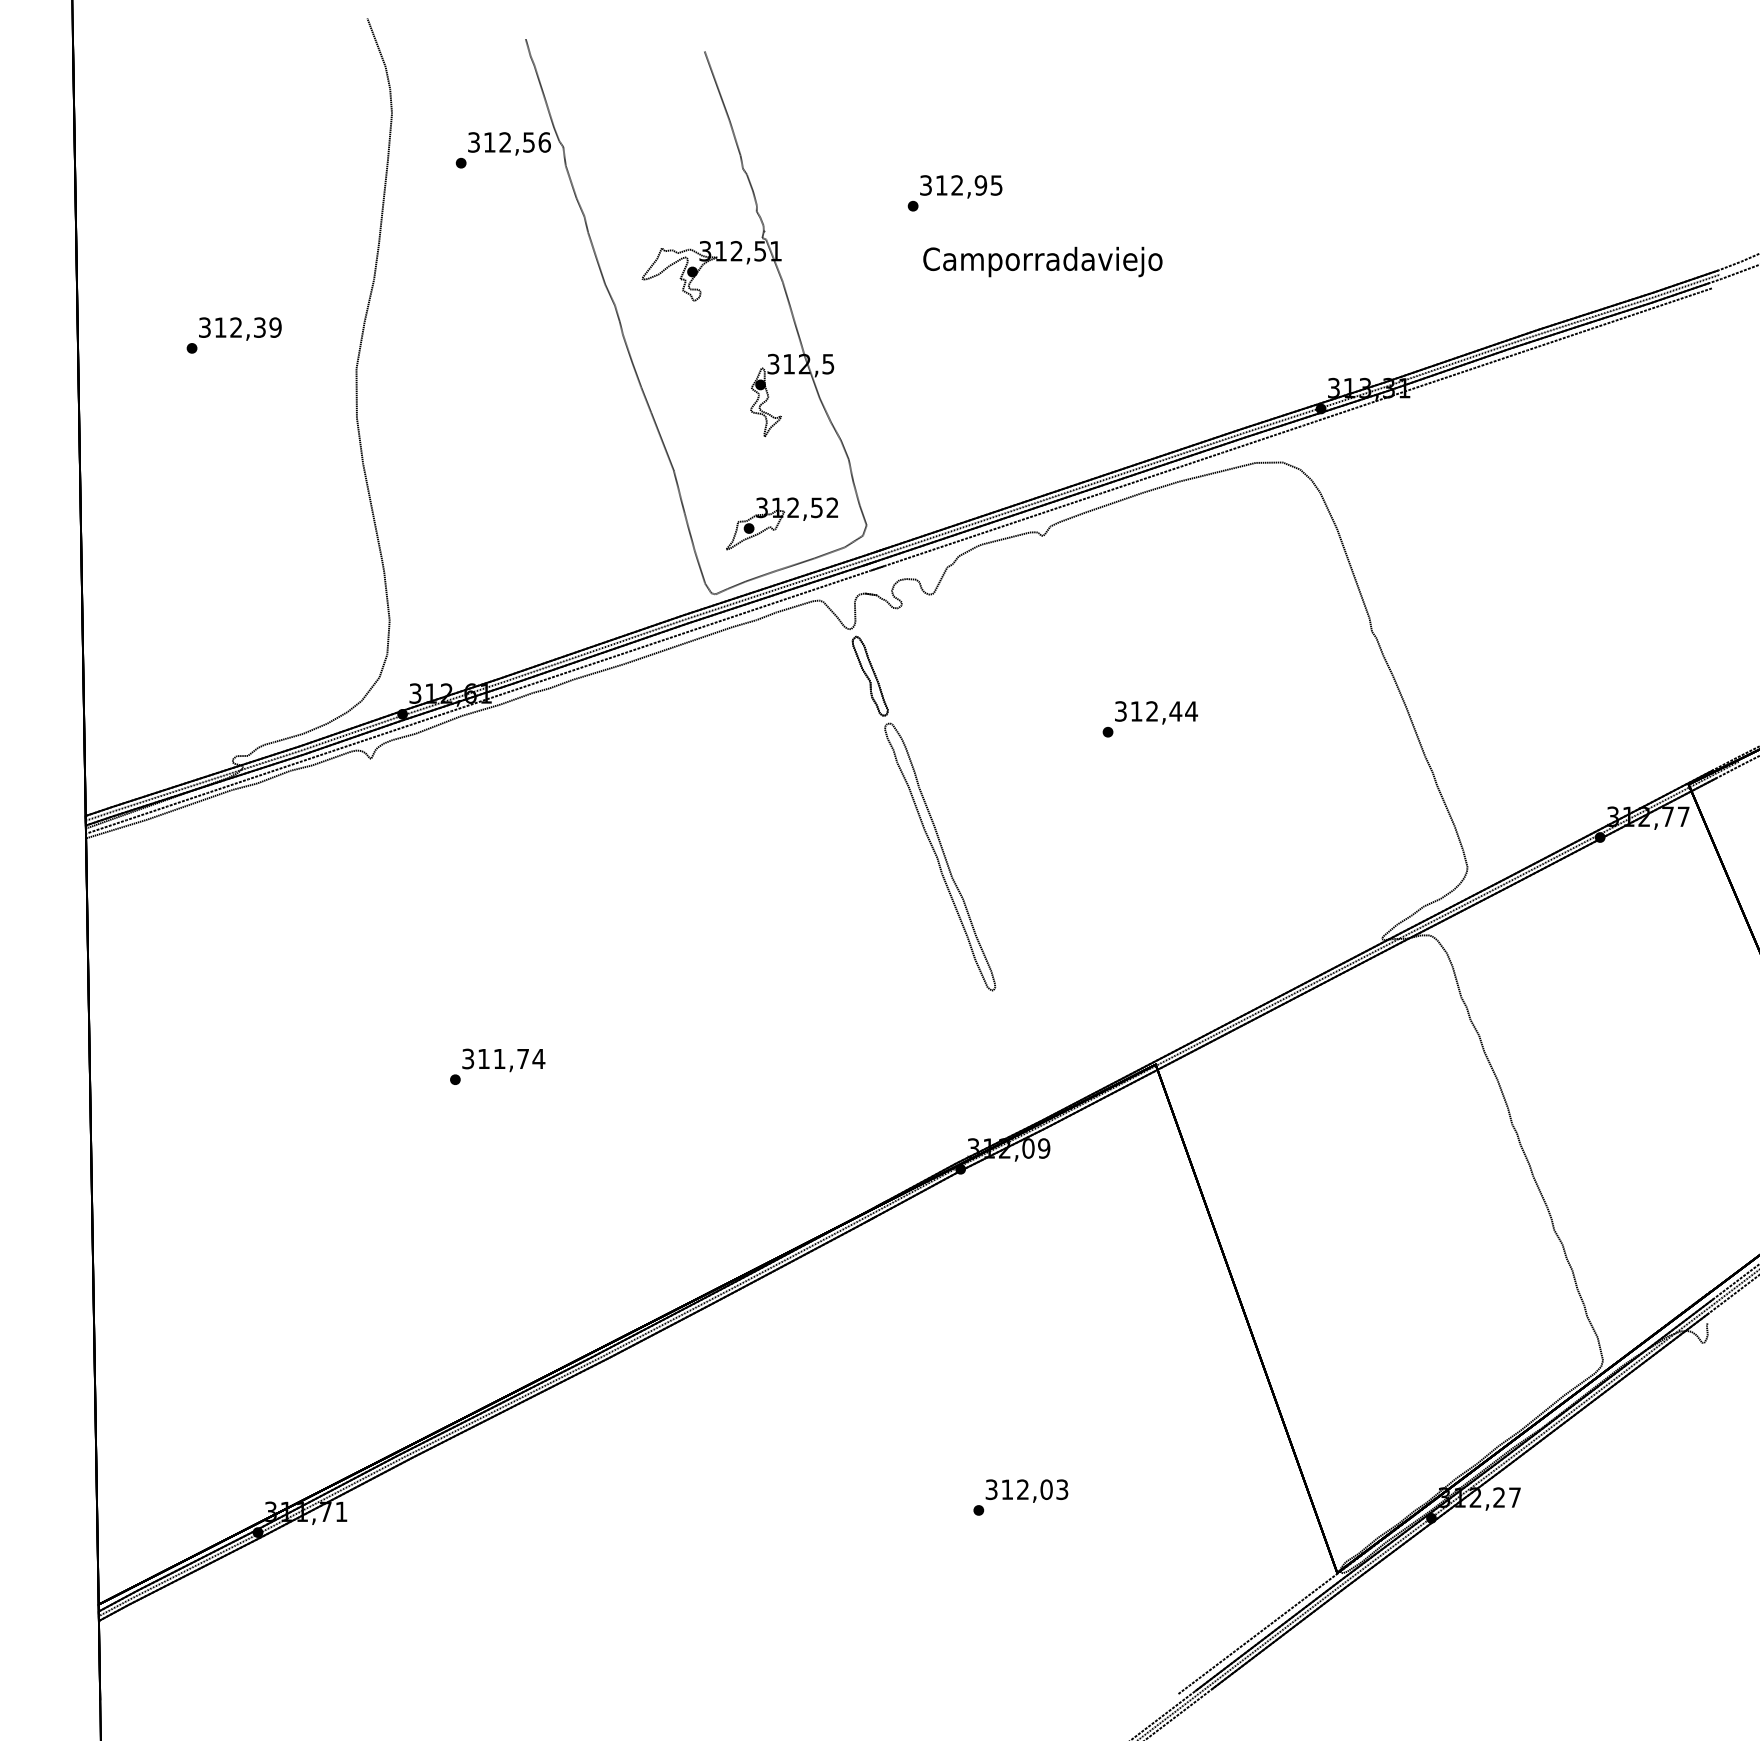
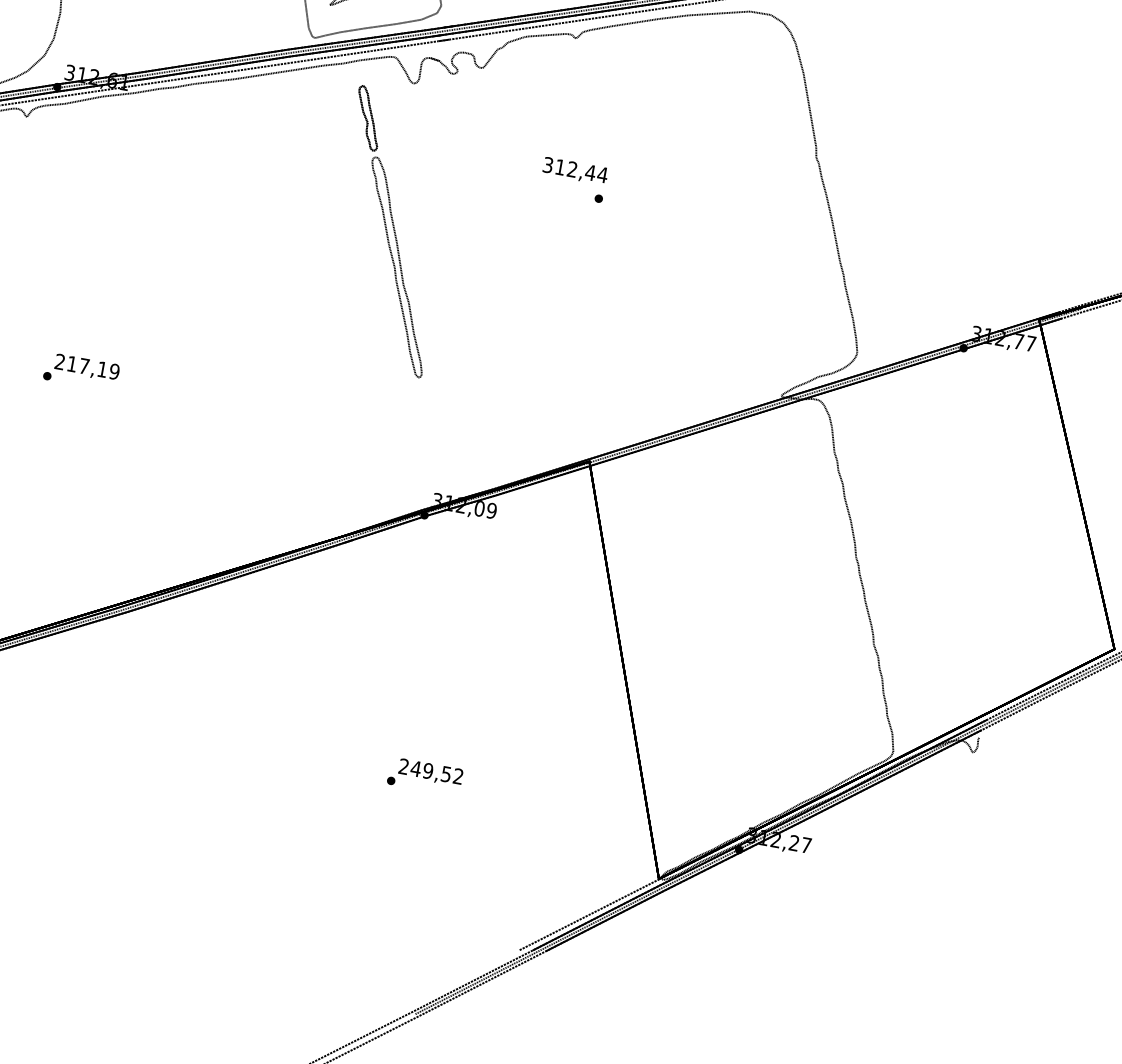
text: (1156, 712) -> (575, 170), moved
part: (923, 813) -> (390, 231), moved
text: (503, 1058) -> (87, 366), 311,74 -> 217,19
text: (1026, 1489) -> (430, 771), 312,03 -> 249,52

